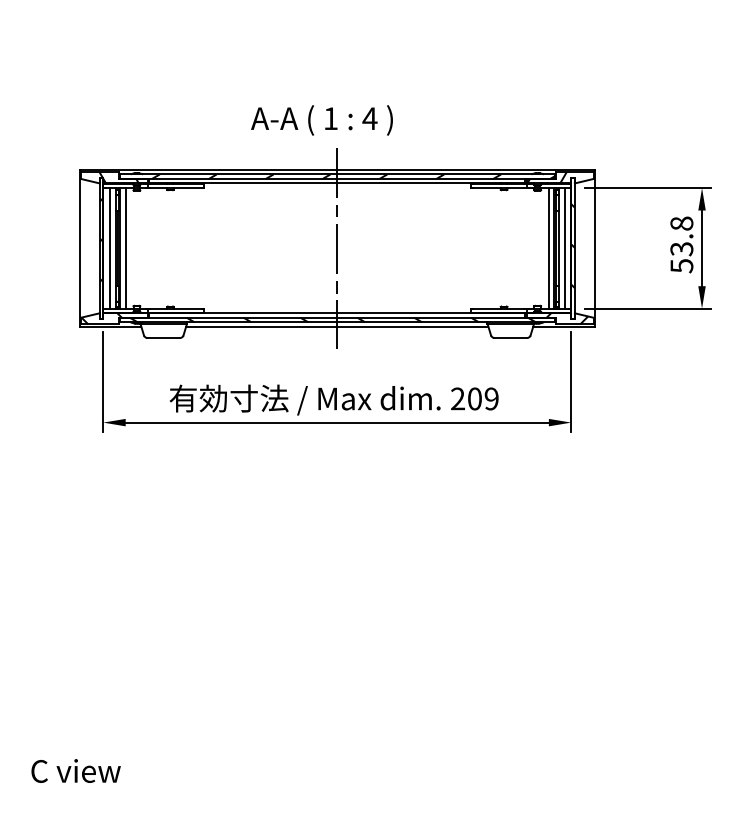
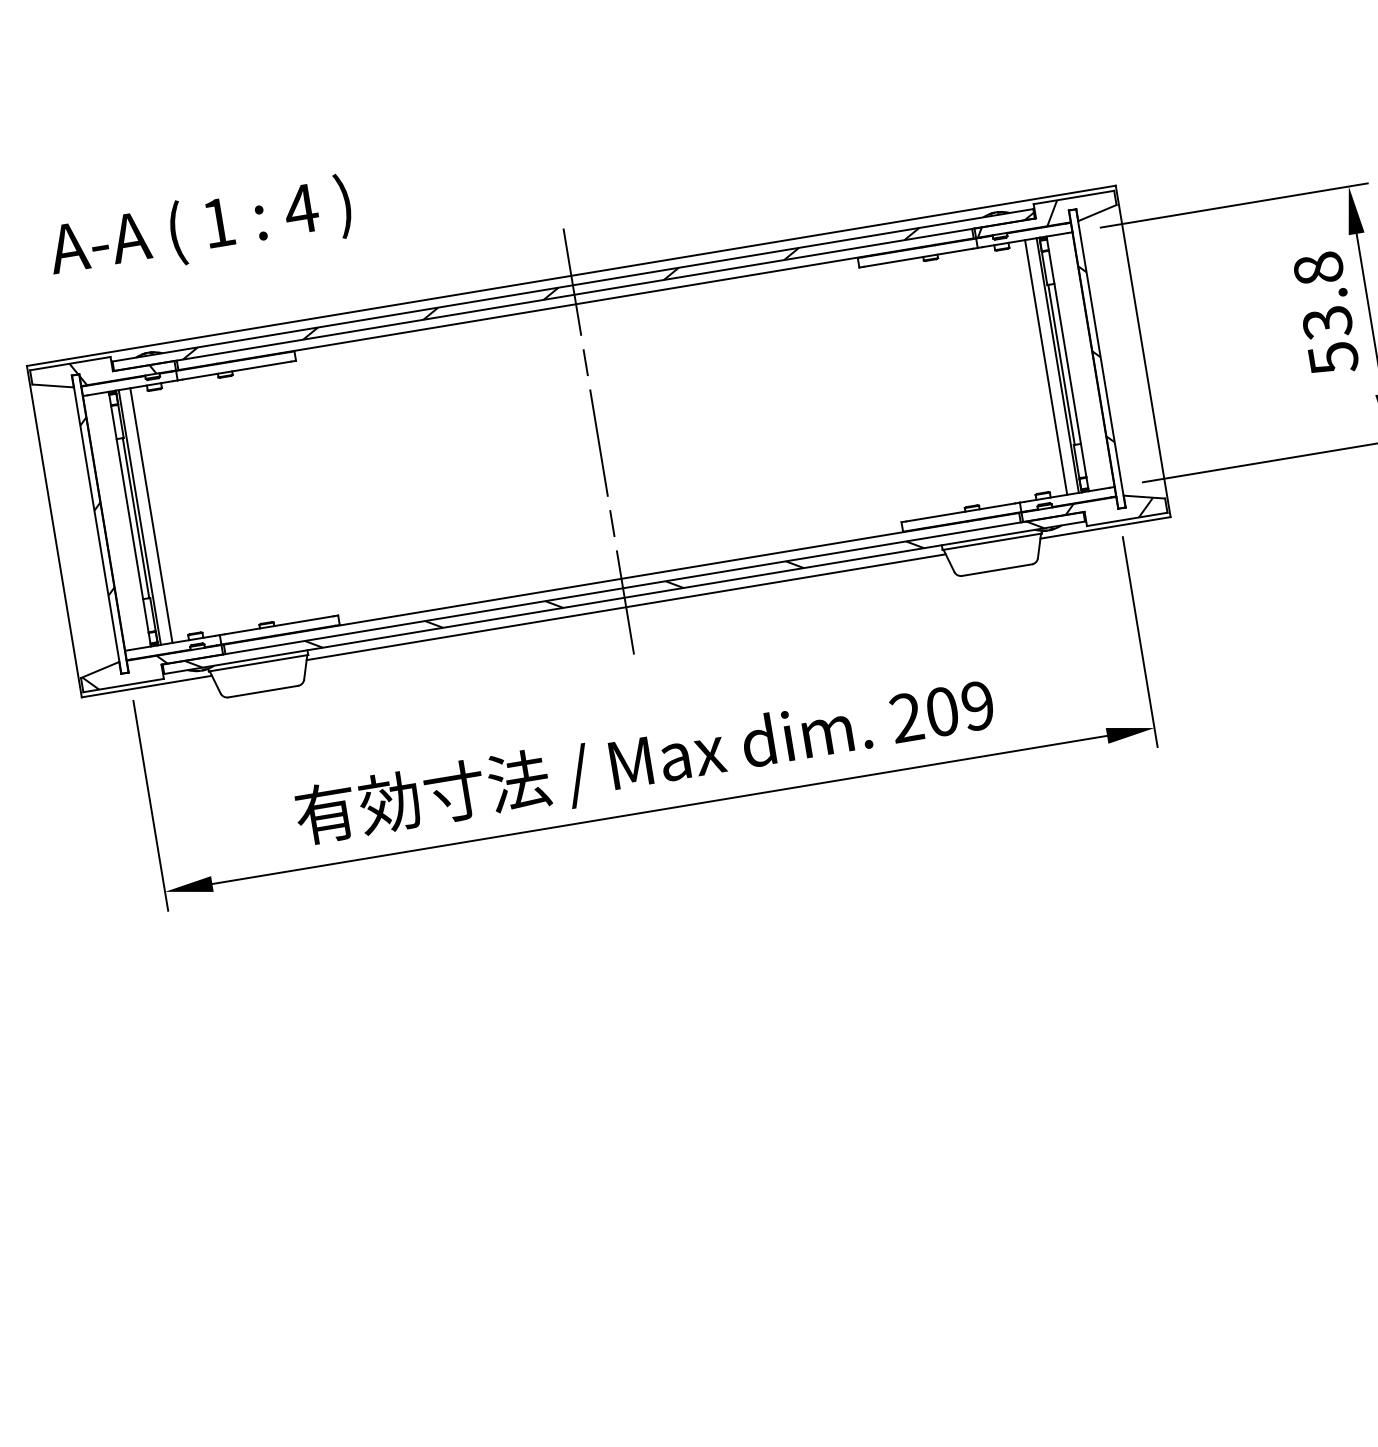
text: (321, 120) -> (199, 229), moved
line: (110, 248) -> (119, 521), removed
line: (564, 248) -> (1079, 362), removed

